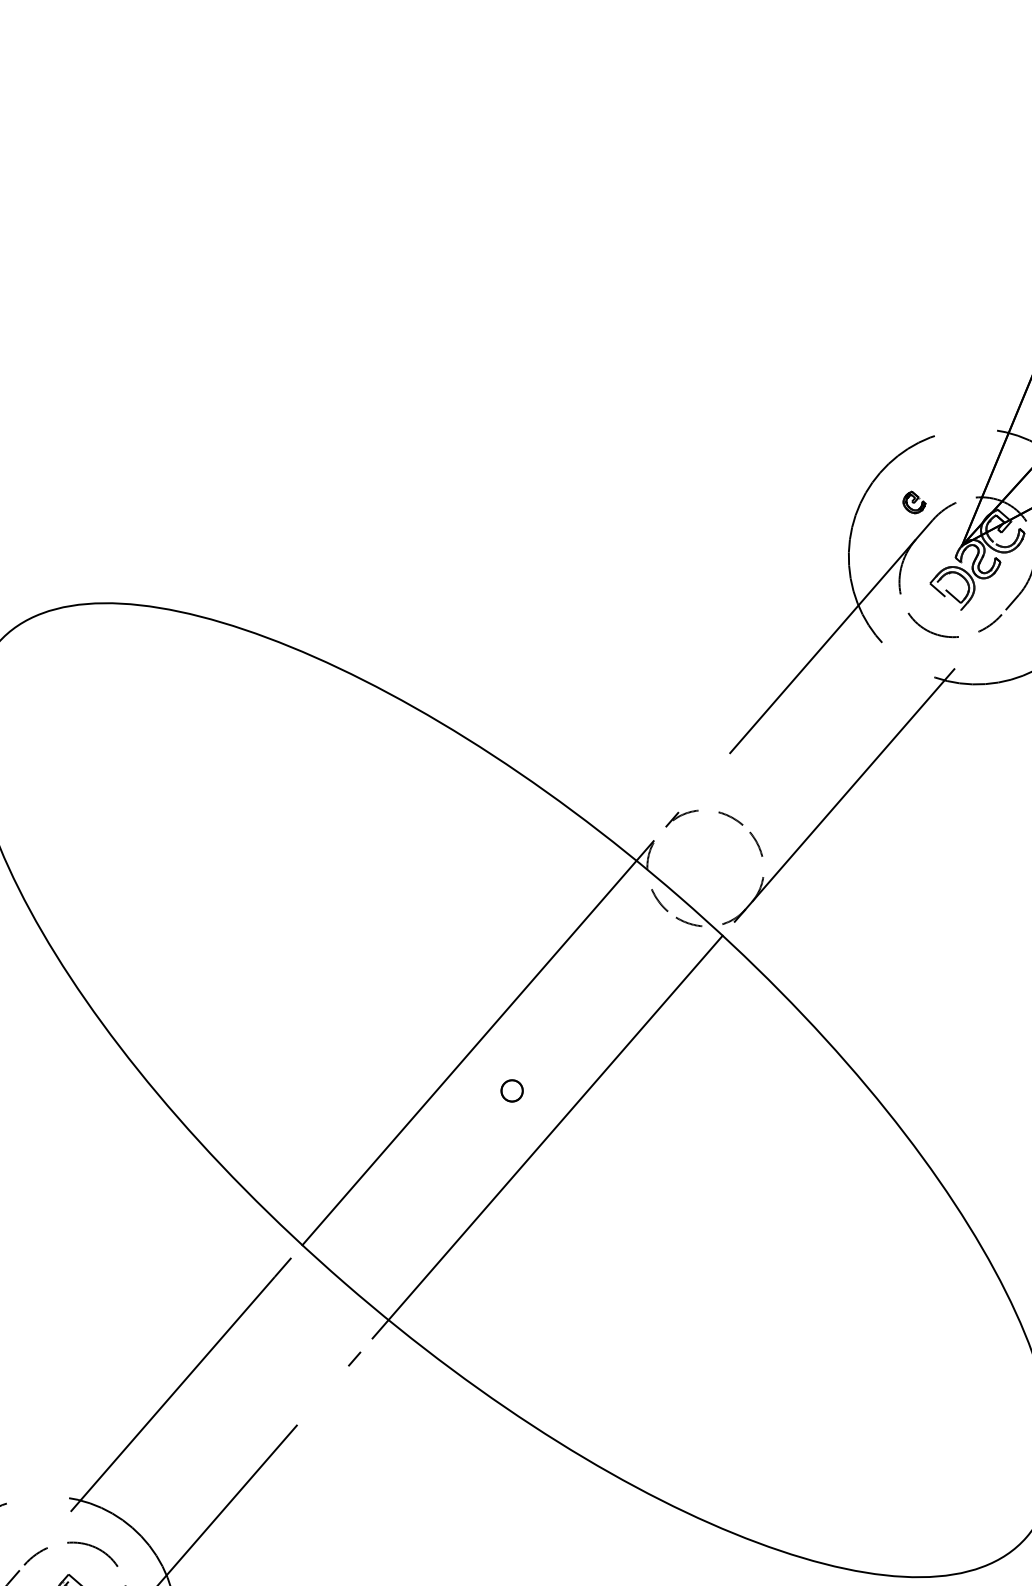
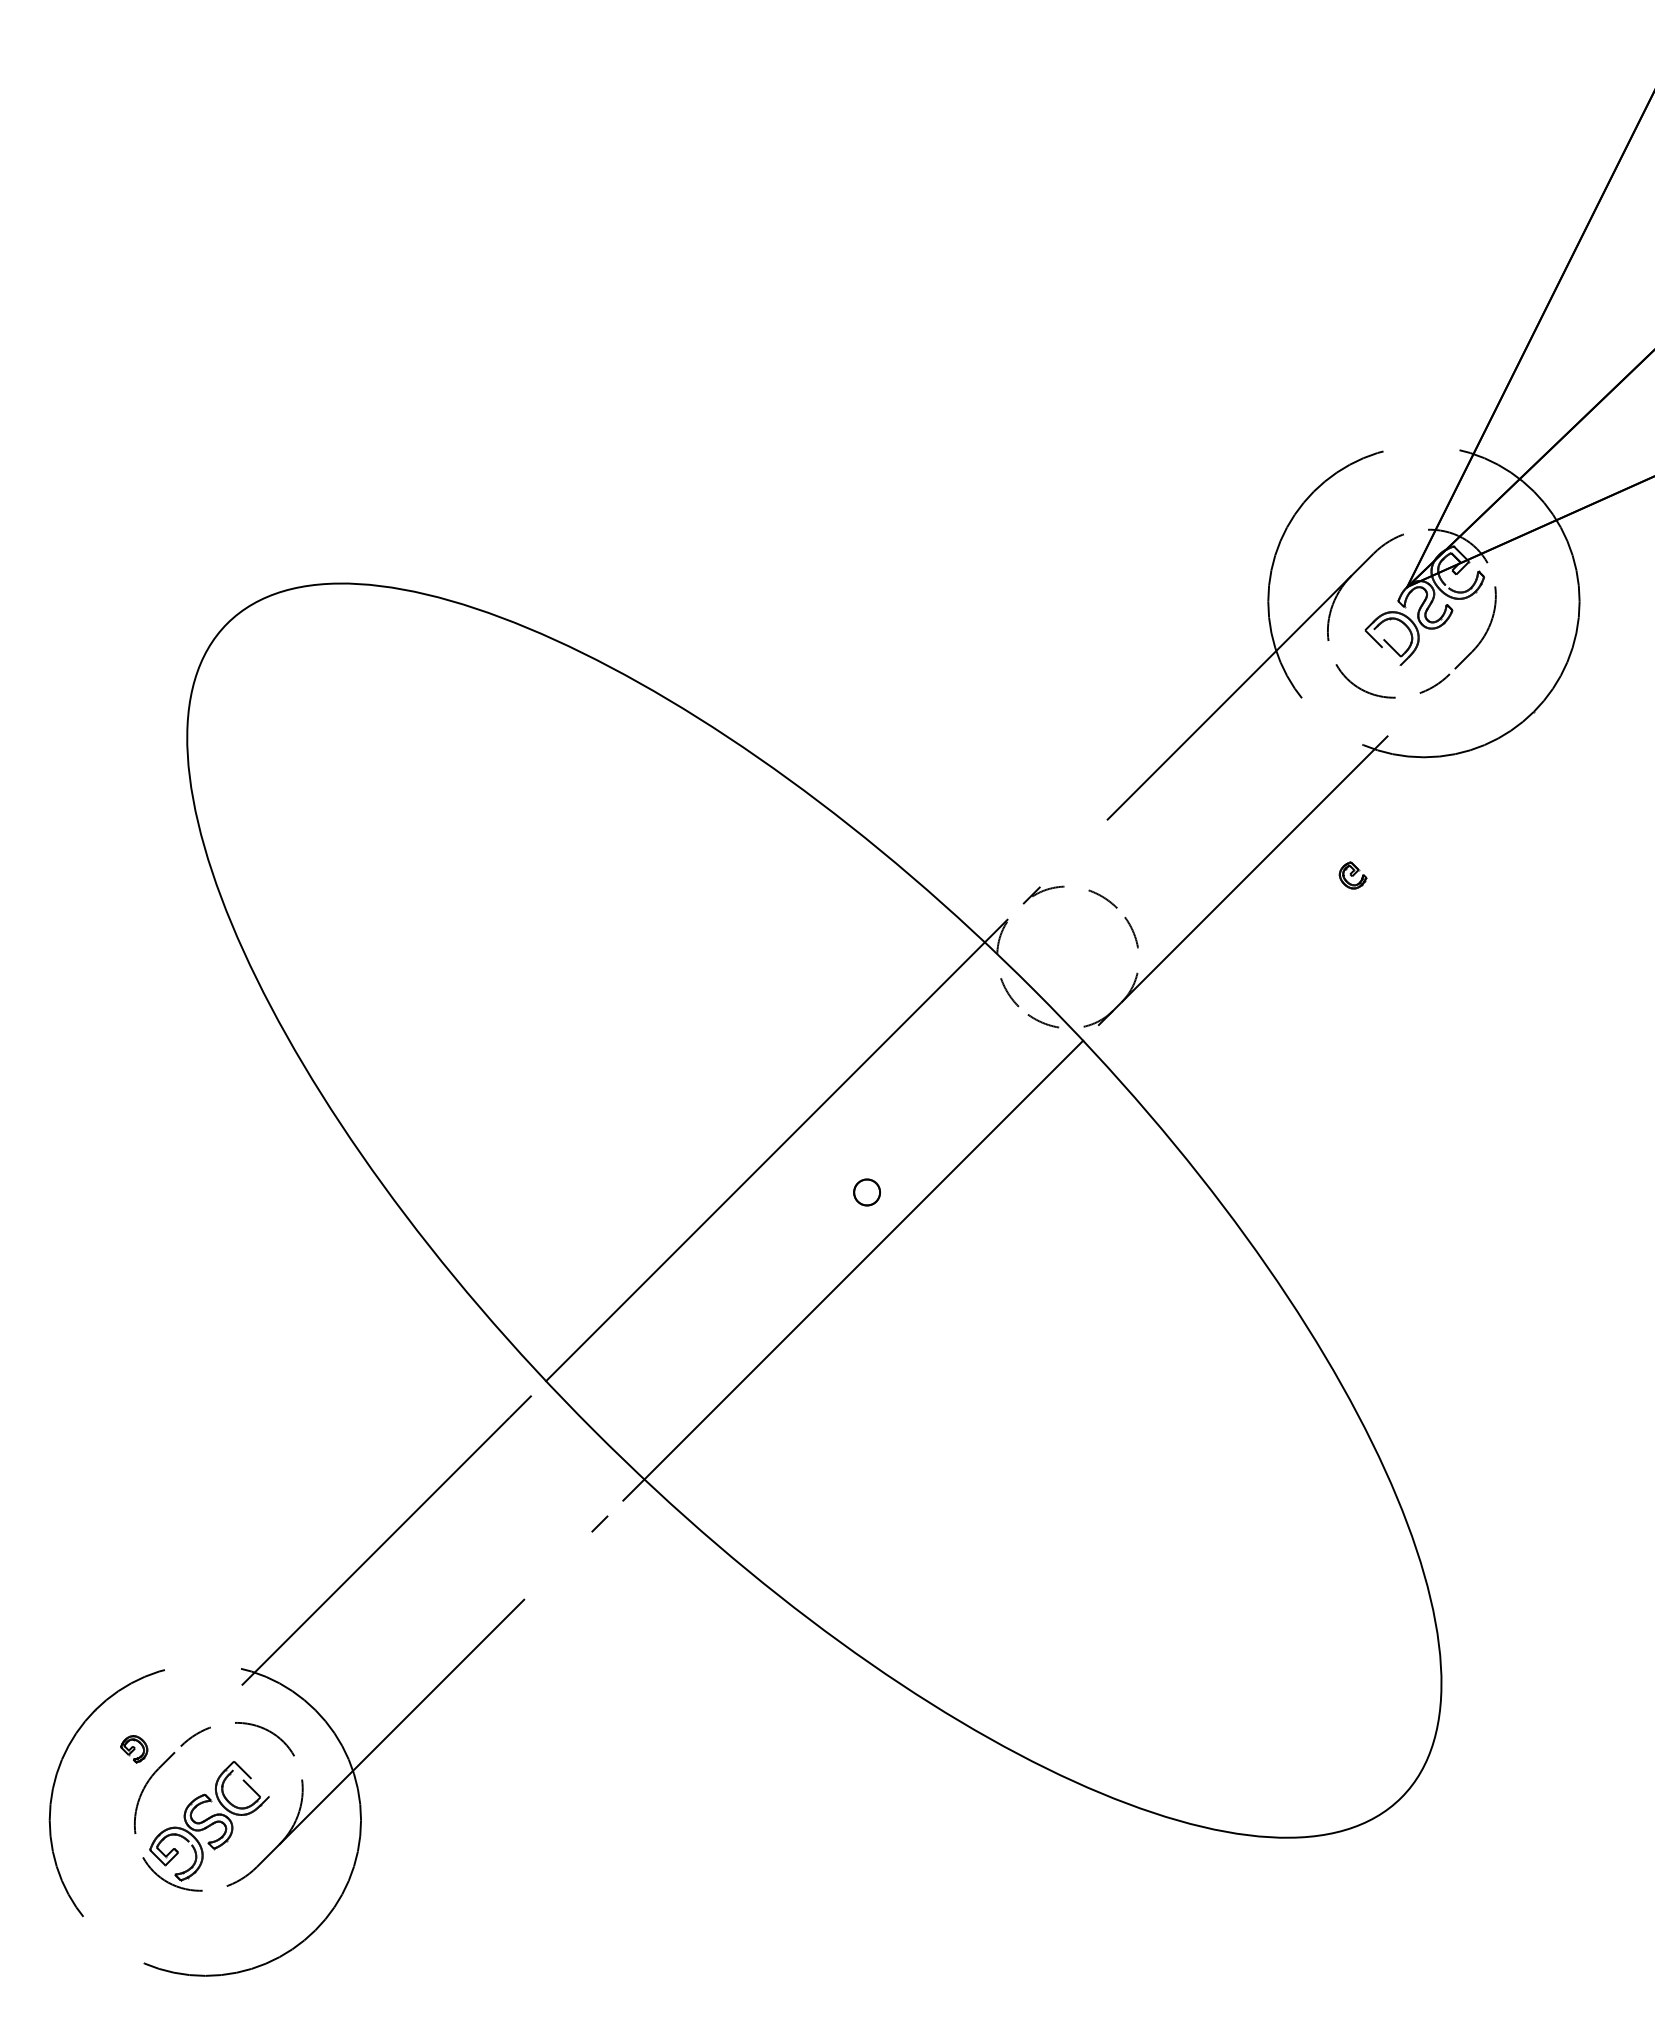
part: (914, 502) -> (1352, 875), moved
part: (511, 1090) -> (866, 1192), moved

